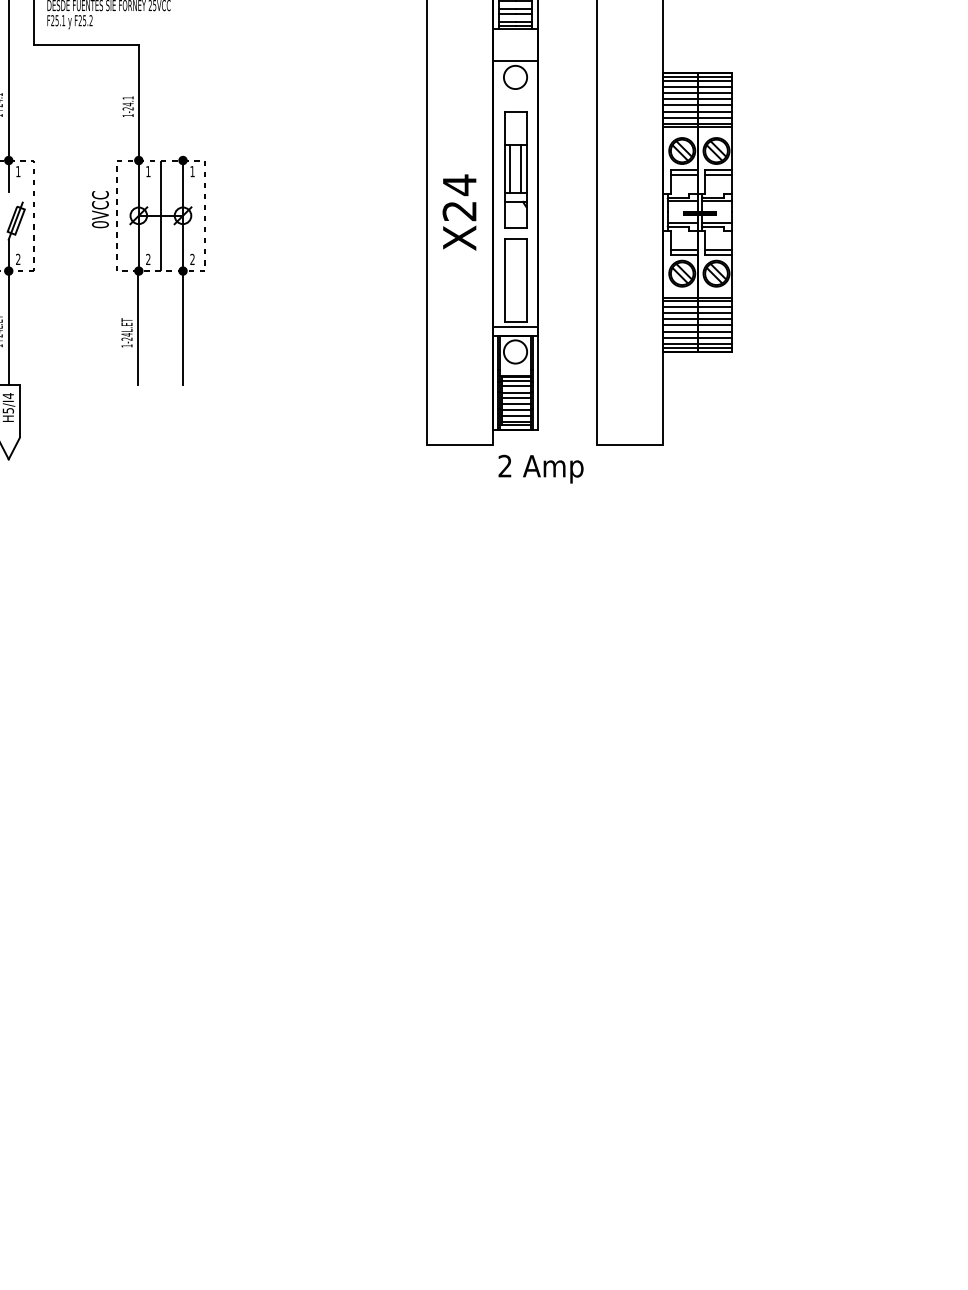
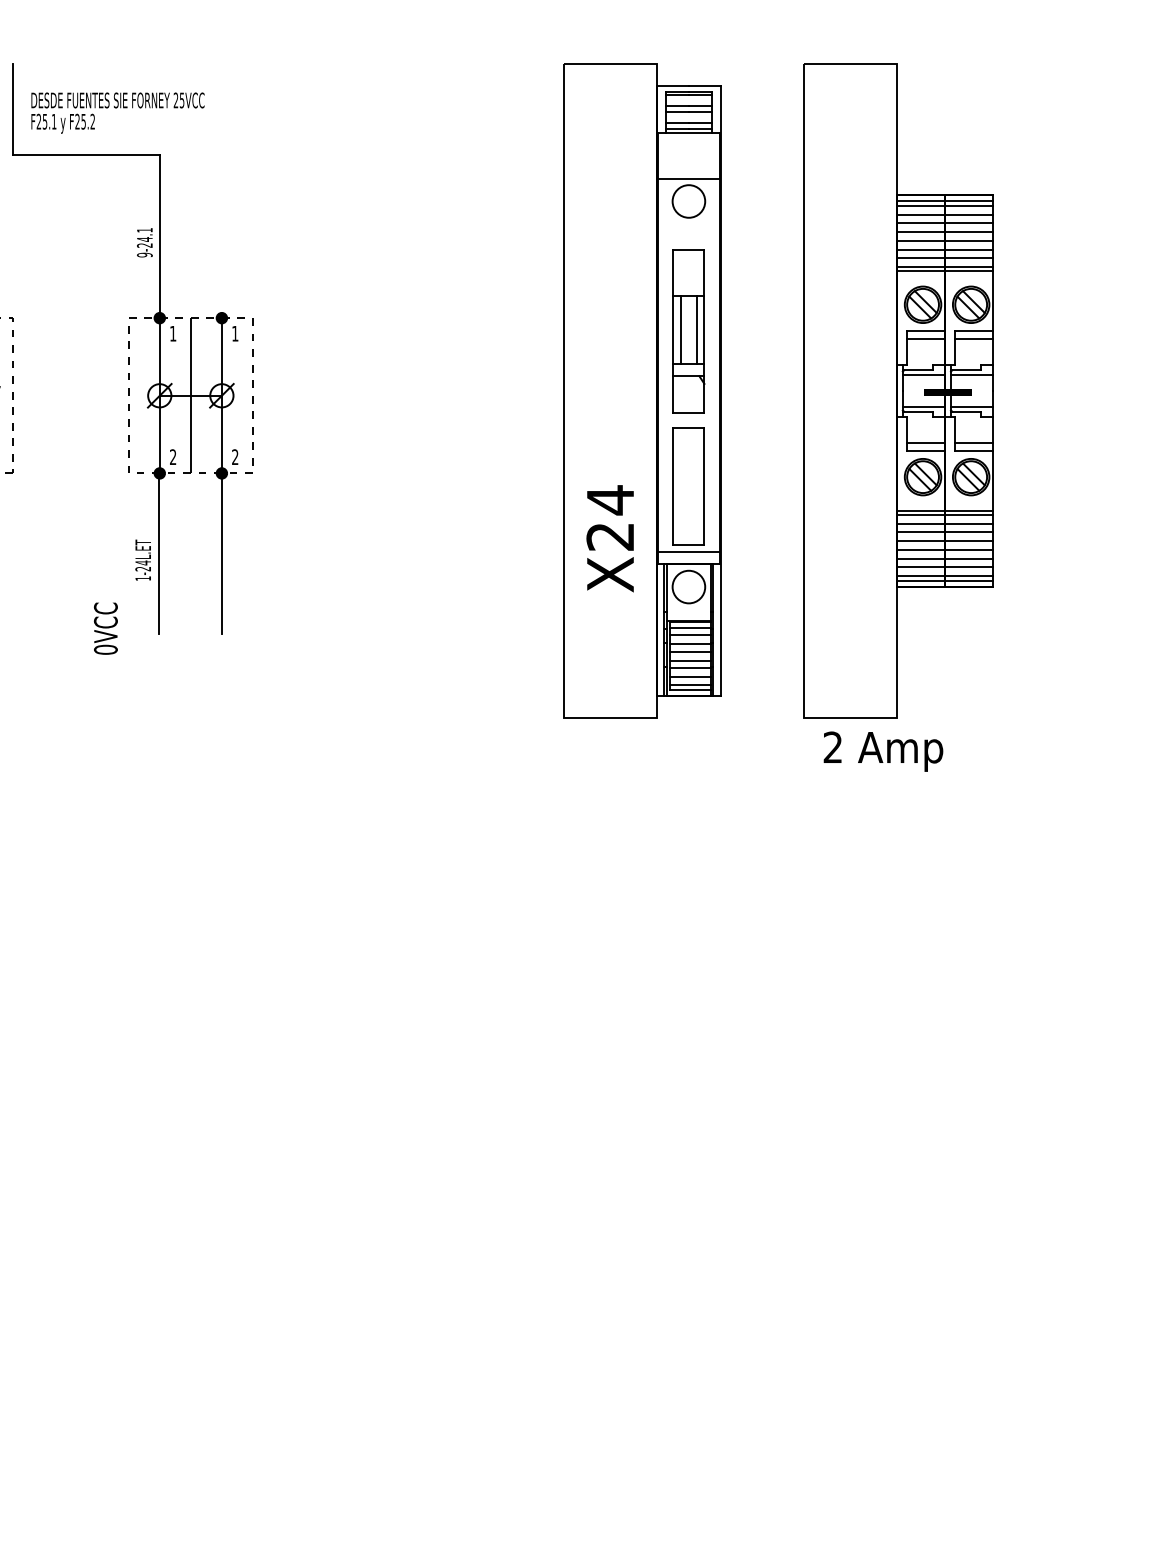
text: (127, 115) -> (143, 254), 1-24.1 -> 9-24.1
text: (100, 209) -> (105, 628), moved
text: (459, 212) -> (610, 538), moved
text: (540, 468) -> (882, 750), moved

